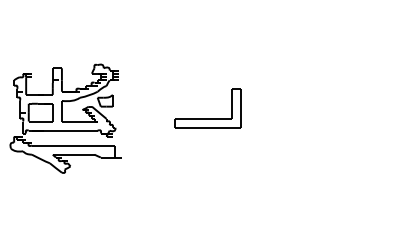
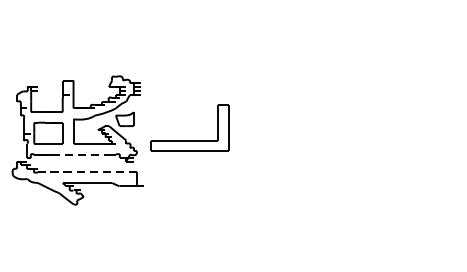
part: (207, 118) -> (189, 140), moved
line: (67, 130) -> (80, 154), solid -> dashed
line: (74, 145) -> (88, 172), solid -> dashed

